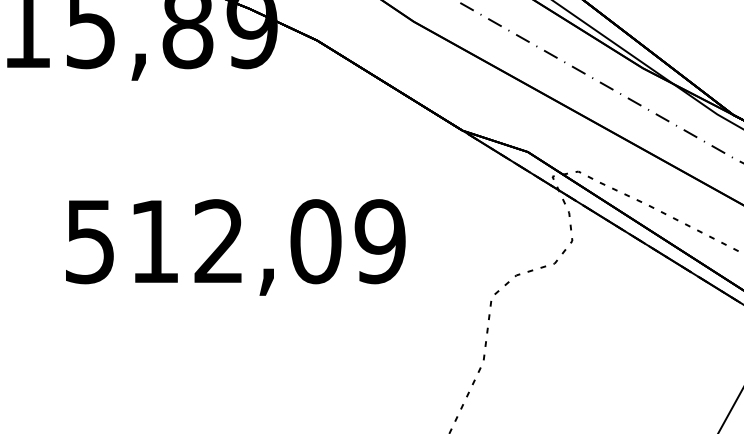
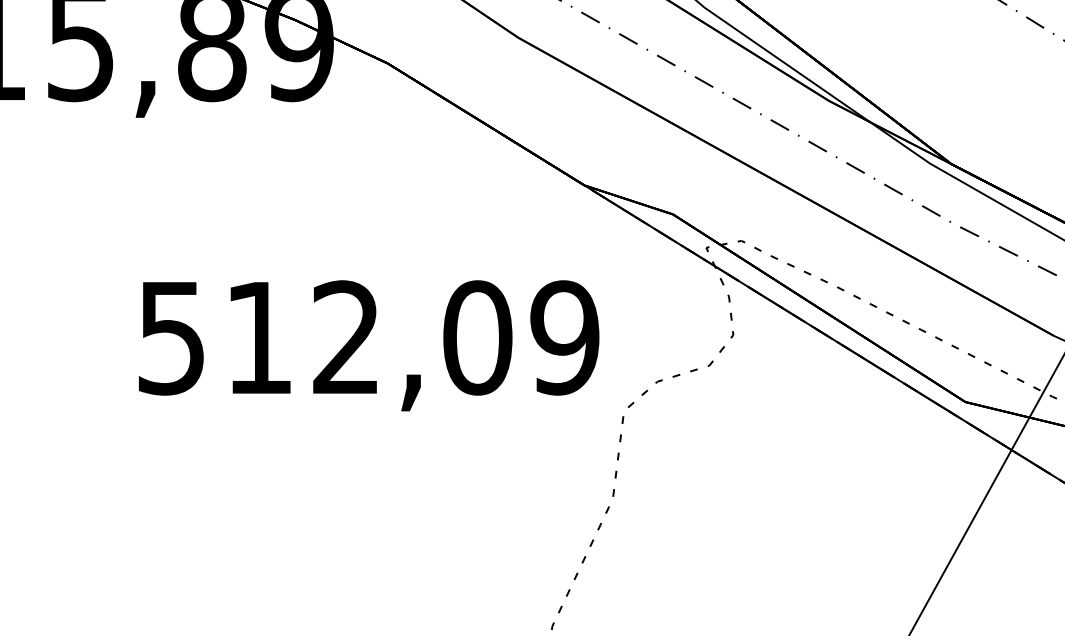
text: (236, 247) -> (369, 345), moved

